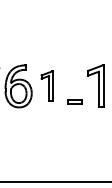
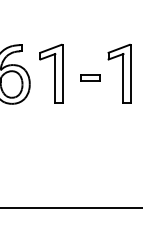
part: (46, 85) -> (50, 73), size x1.43
part: (74, 101) -> (89, 77), moved

